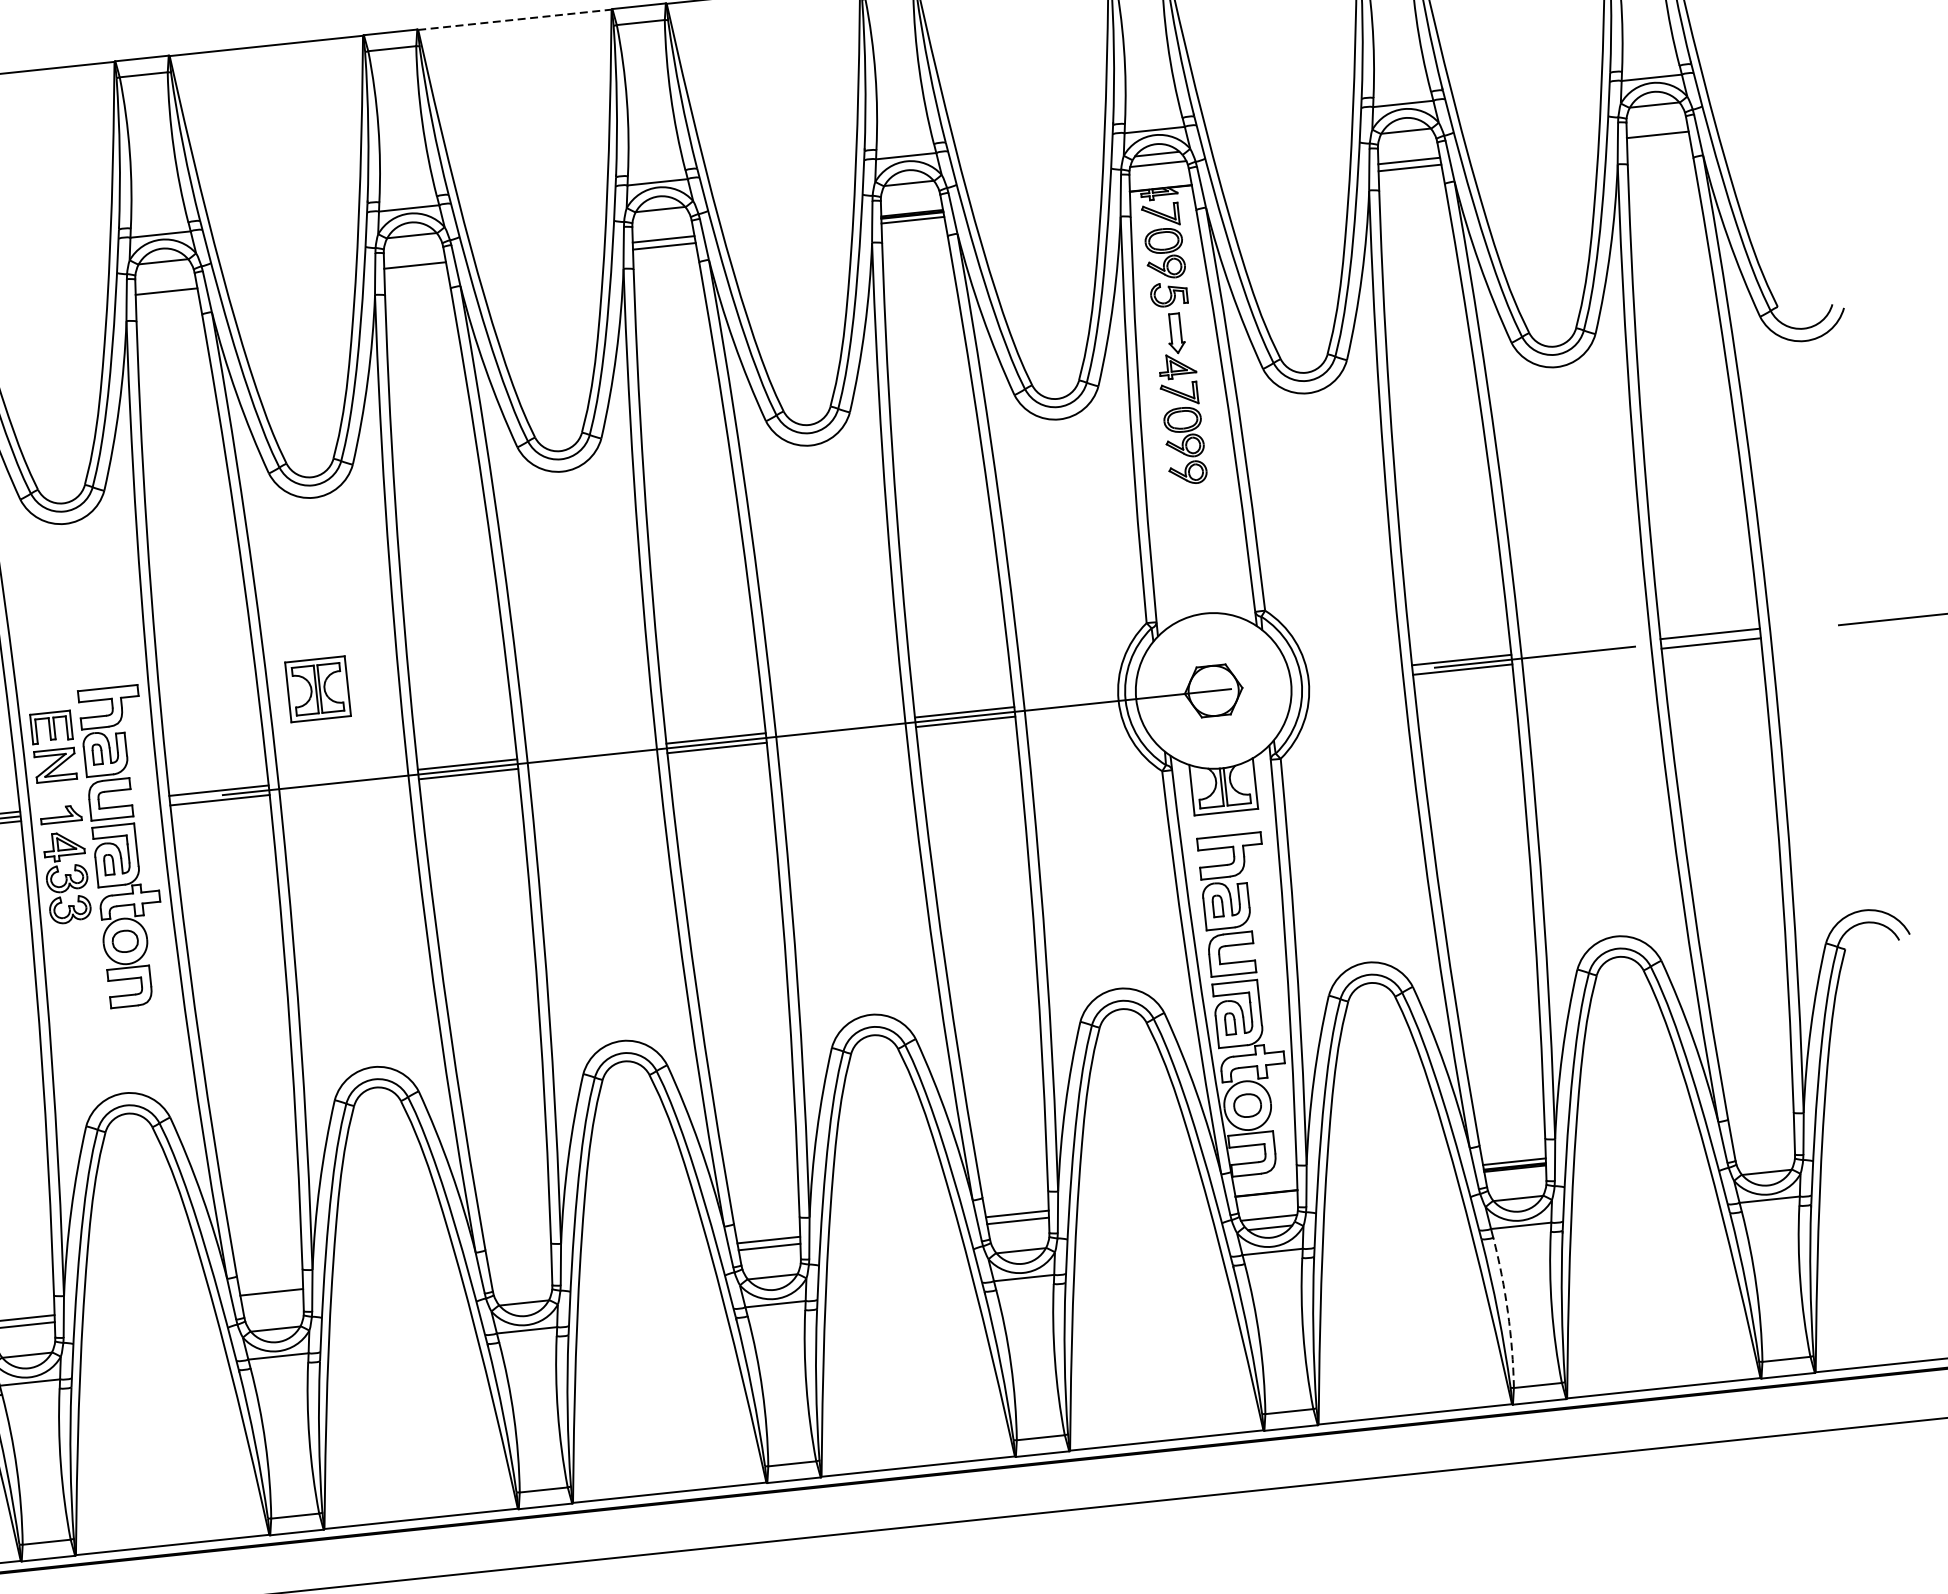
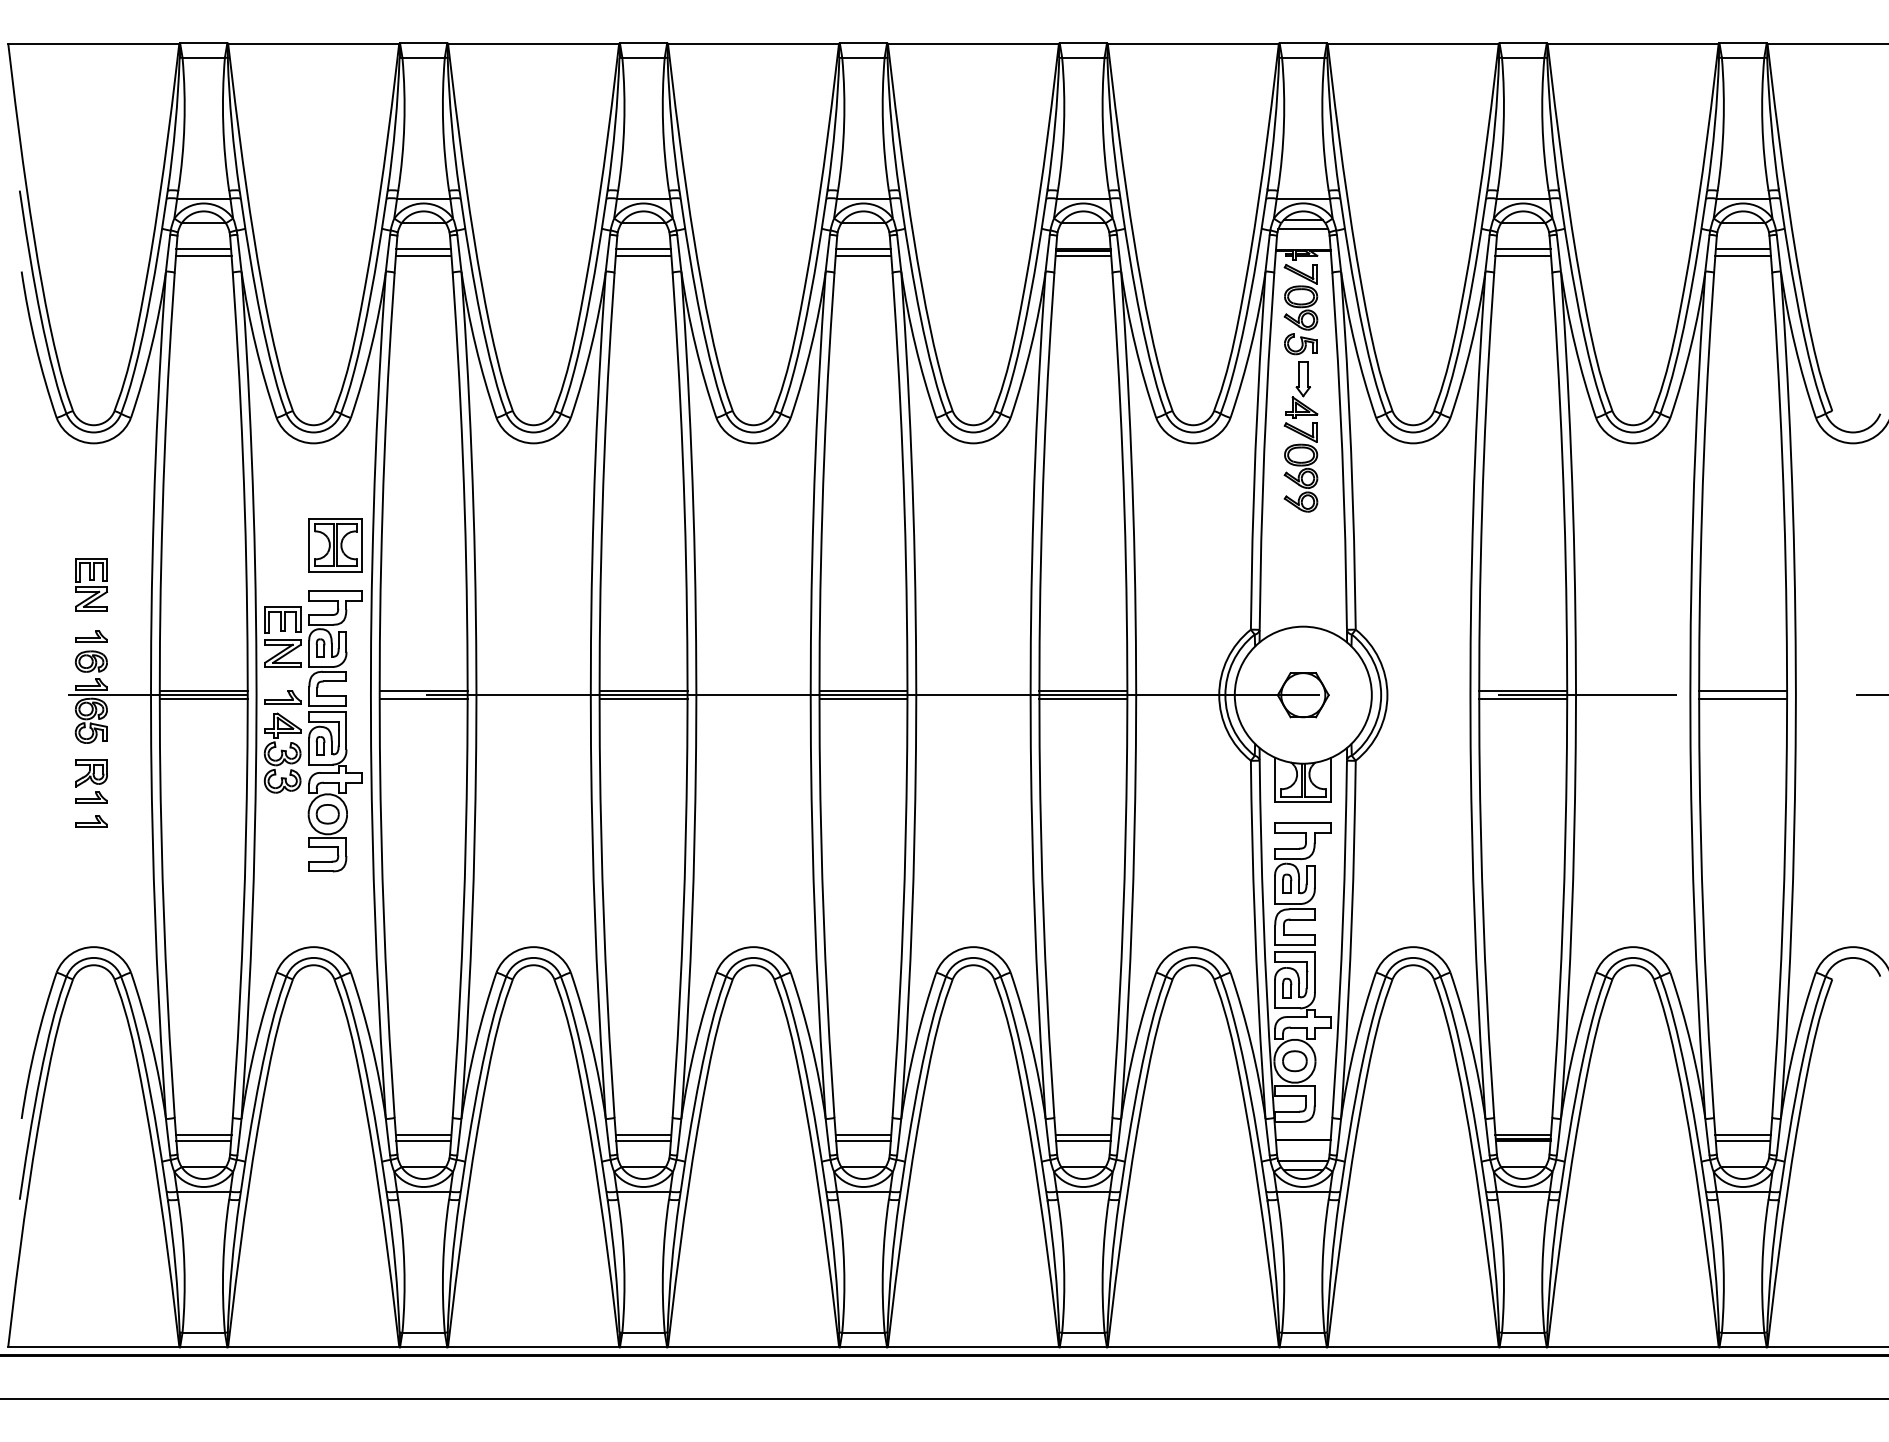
line: (514, 19) -> (753, 43), dashed -> solid
line: (1657, 141) -> (1742, 255), added
line: (415, 272) -> (643, 255), added
line: (167, 298) -> (423, 255), added
part: (317, 689) -> (335, 545), moved
line: (1762, 1135) -> (1742, 1134), added
line: (1763, 1143) -> (1742, 1141), added
line: (520, 1265) -> (643, 1134), added
line: (520, 1273) -> (643, 1141), added
line: (272, 1299) -> (423, 1141), added
arc: (1507, 1312) -> (1503, 1266), dashed -> solid

